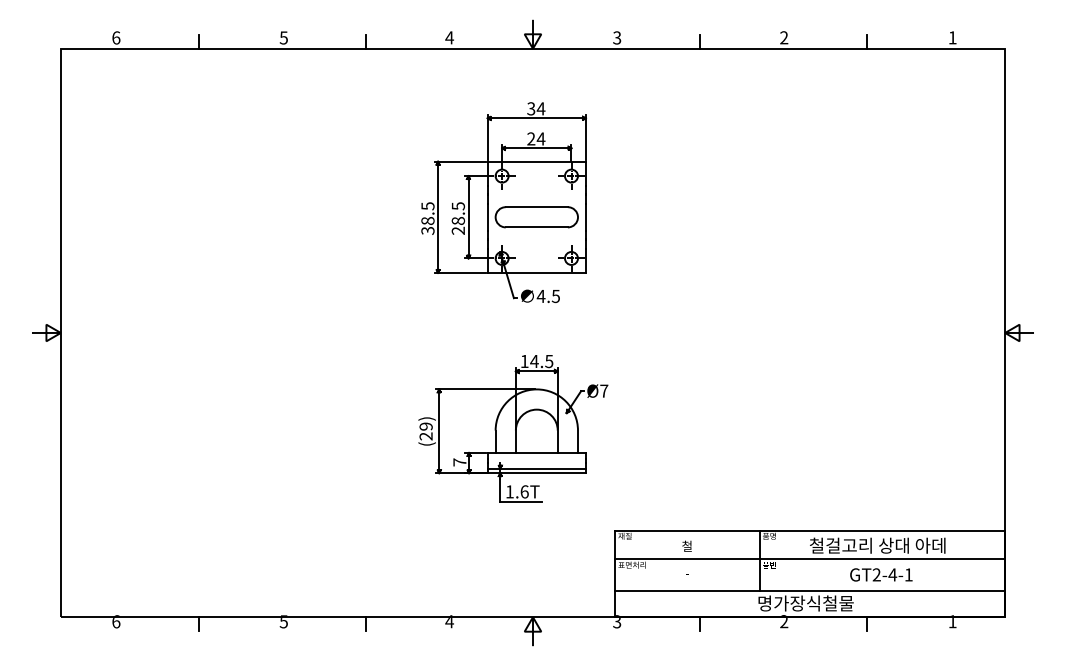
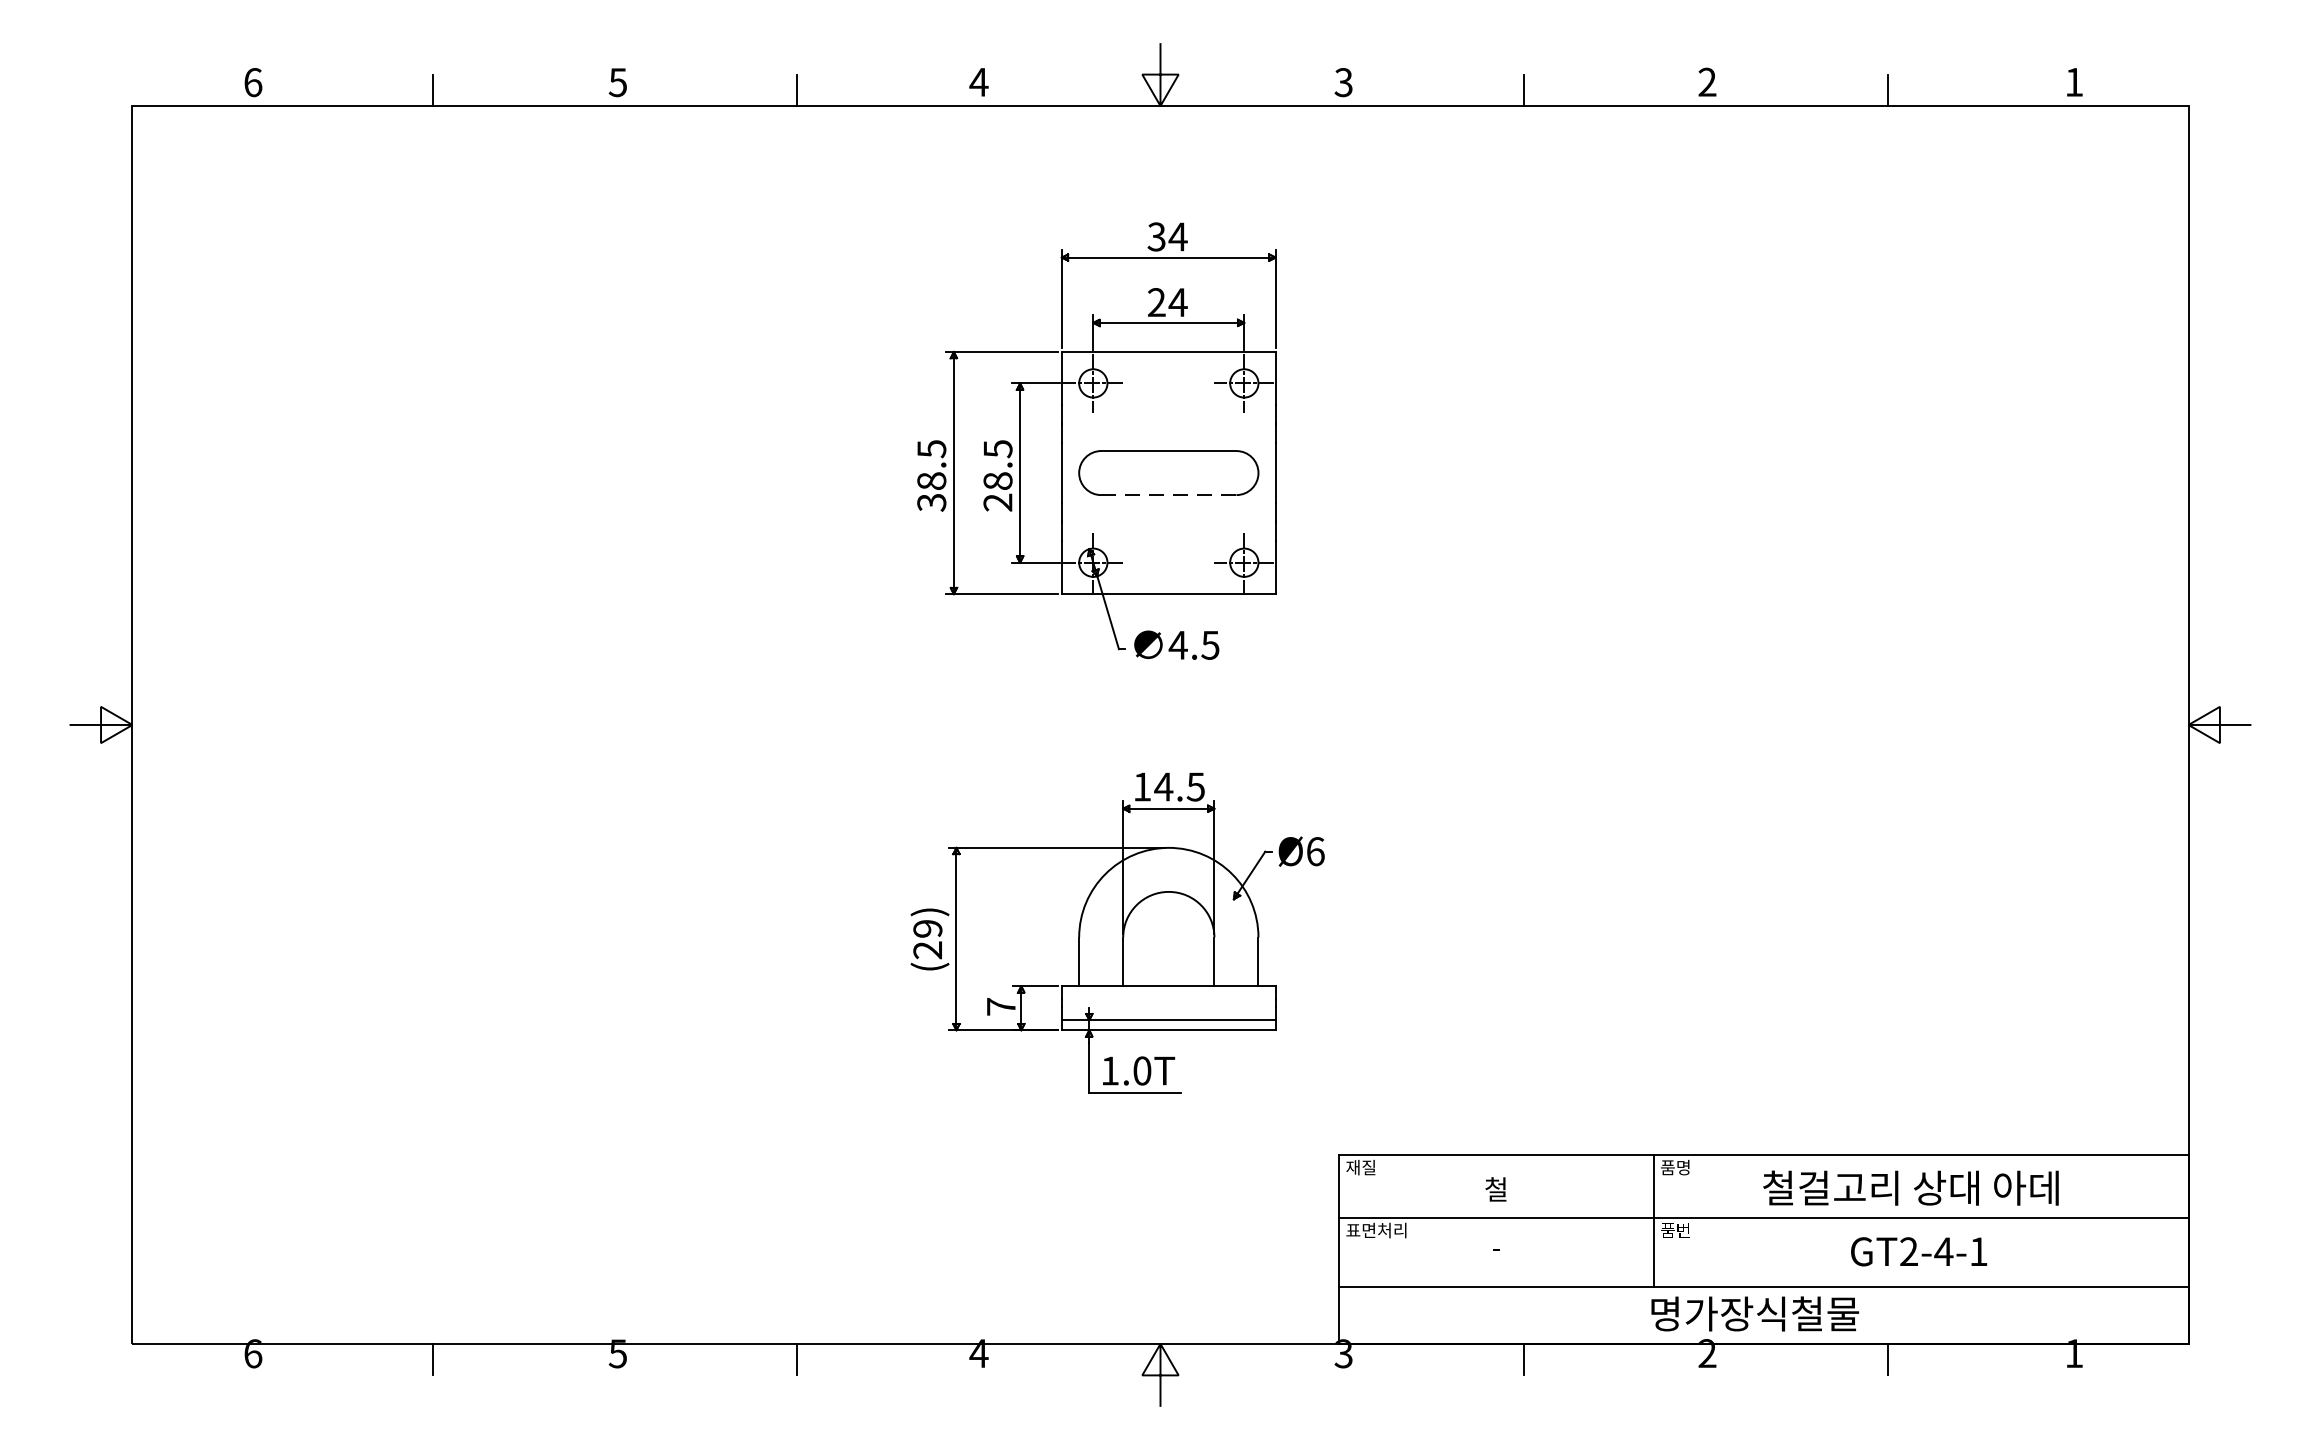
line: (537, 227) -> (1170, 495), solid -> dashed
text: (604, 390) -> (1316, 850), Ø7 -> Ø6
text: (524, 491) -> (1141, 1070), 1.6T -> 1.0T

